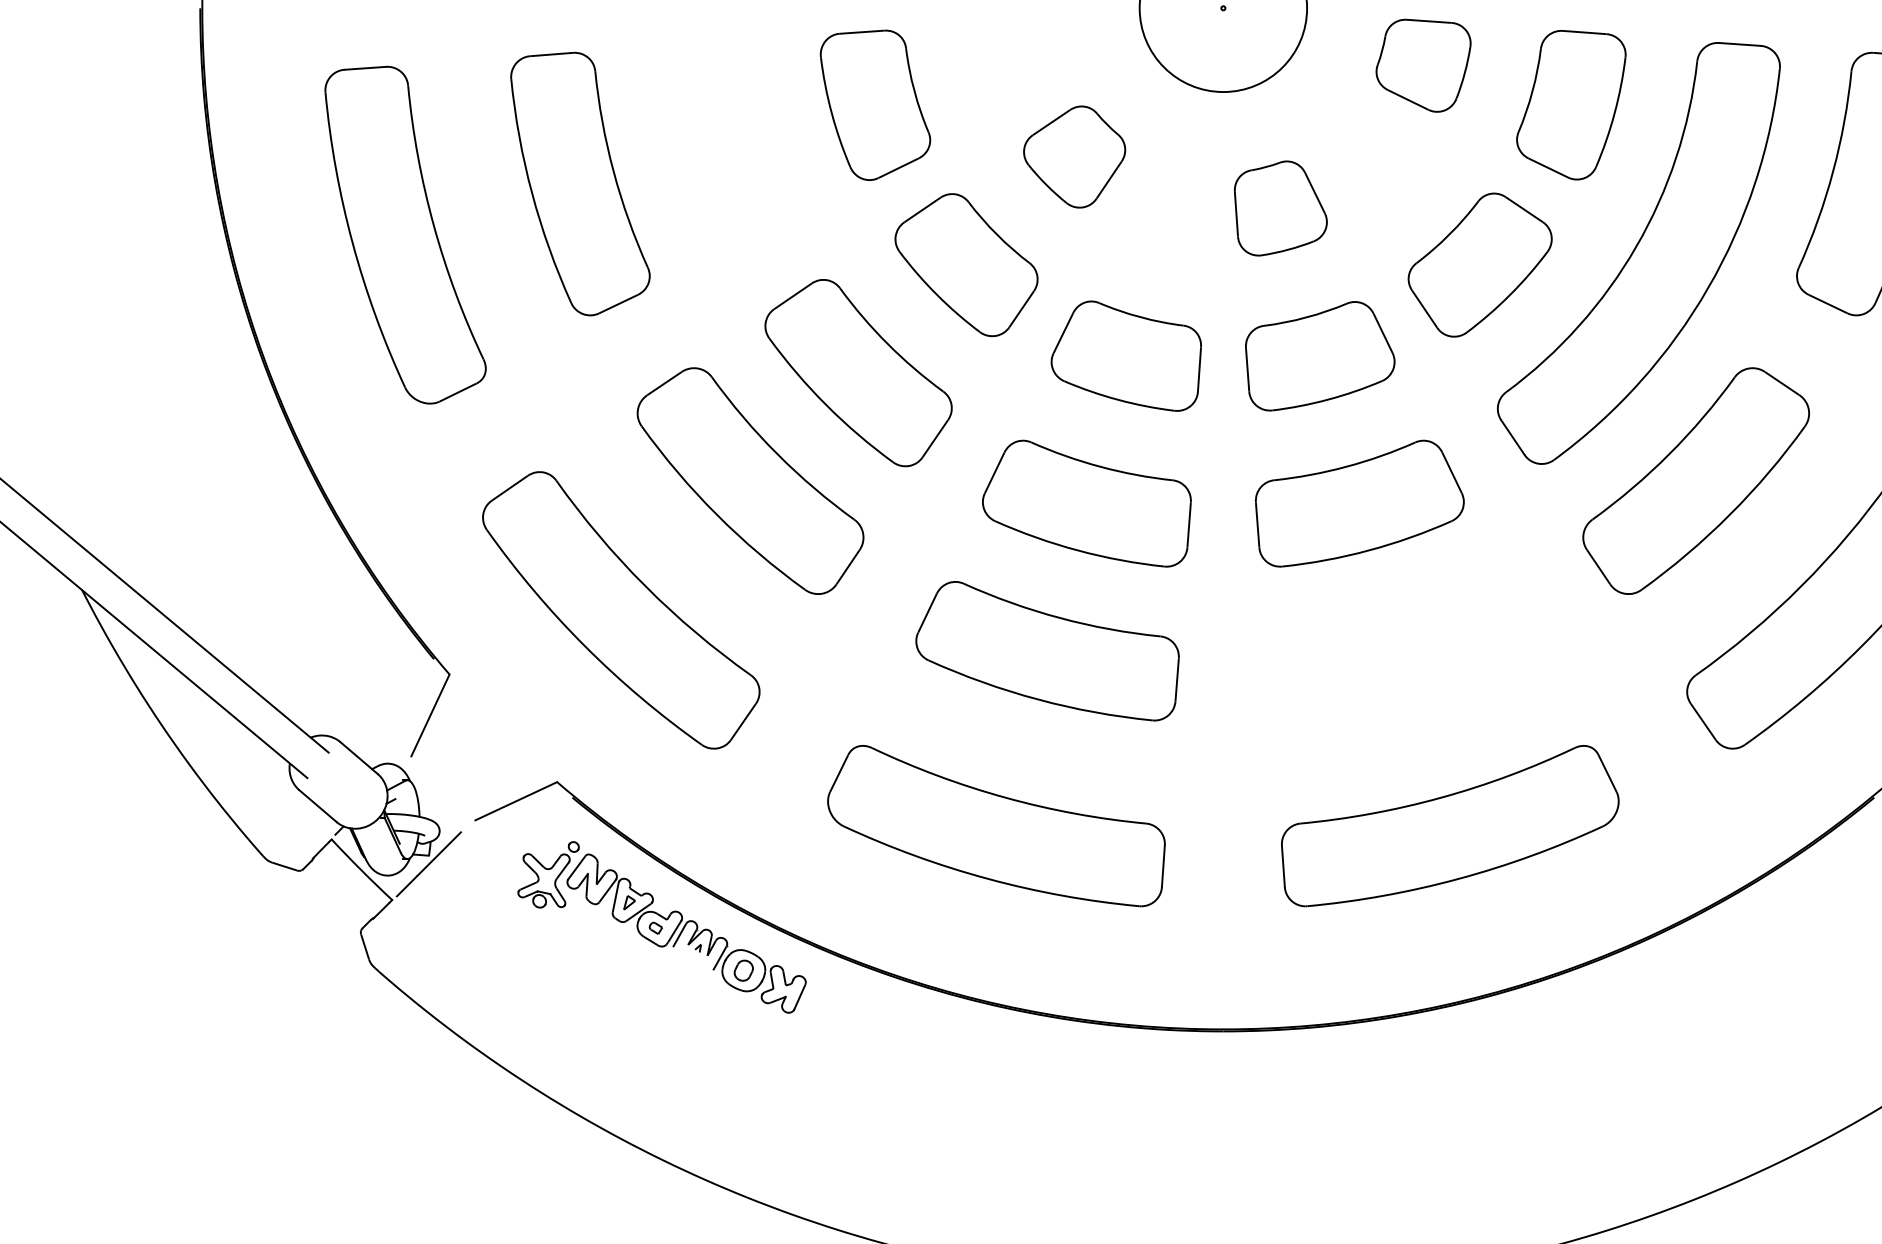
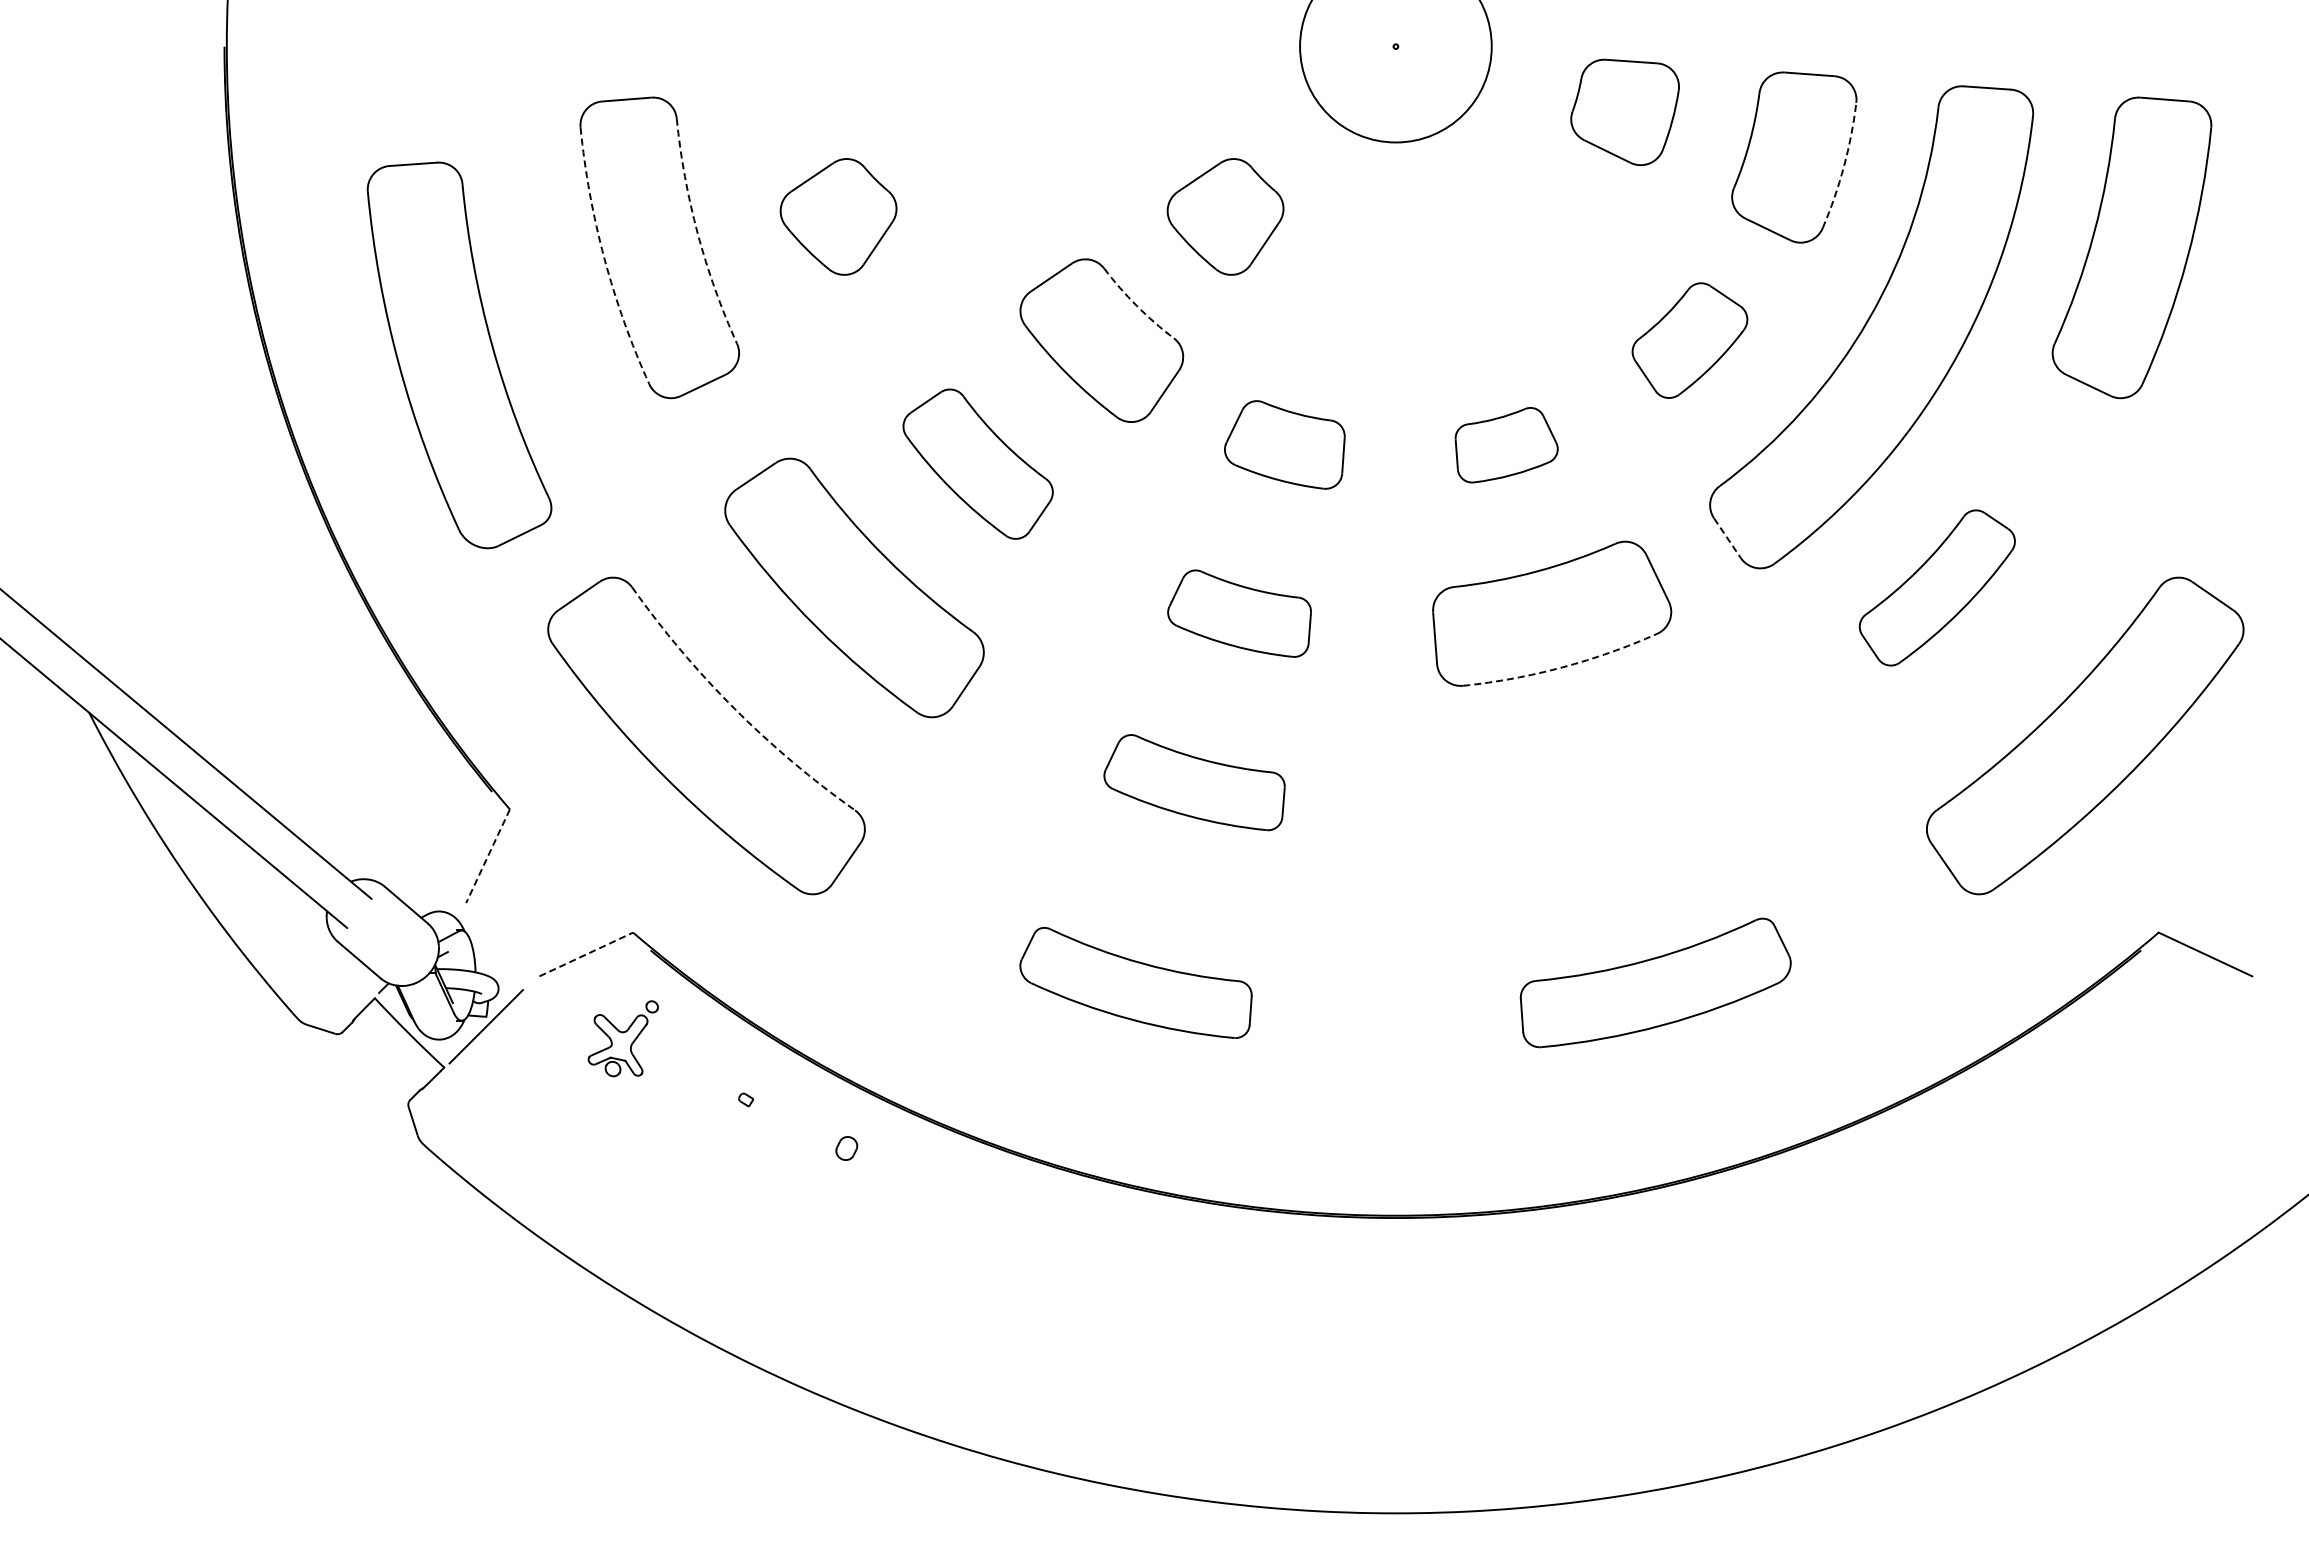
part: (875, 105) -> (997, 157), removed
arc: (1614, 113) -> (1843, 166), solid -> dashed
part: (736, 156) -> (838, 216), added
arc: (613, 171) -> (697, 233), solid -> dashed
arc: (532, 193) -> (604, 258), solid -> dashed
part: (1280, 208) -> (1461, 275), removed
arc: (996, 234) -> (1136, 305), solid -> dashed
part: (405, 235) -> (459, 355), moved
part: (1479, 264) -> (1689, 340), size x0.7
part: (1126, 355) -> (1284, 444), size x0.7
part: (1319, 356) -> (1506, 445), size x0.6
part: (857, 372) -> (977, 463), size x0.7
line: (1513, 437) -> (1727, 538), solid -> dashed
part: (1696, 480) -> (1937, 587), size x0.6
part: (1086, 503) -> (1239, 613), size x0.6
arc: (1368, 550) -> (1562, 667), solid -> dashed
arc: (645, 586) -> (734, 708), solid -> dashed
part: (1047, 651) -> (1194, 782), size x0.6
line: (430, 715) -> (488, 856), solid -> dashed
line: (516, 801) -> (586, 954), solid -> dashed
part: (995, 825) -> (1135, 982), size x0.6
part: (1450, 825) -> (1655, 982), size x0.7
part: (686, 933) -> (781, 1105), removed

